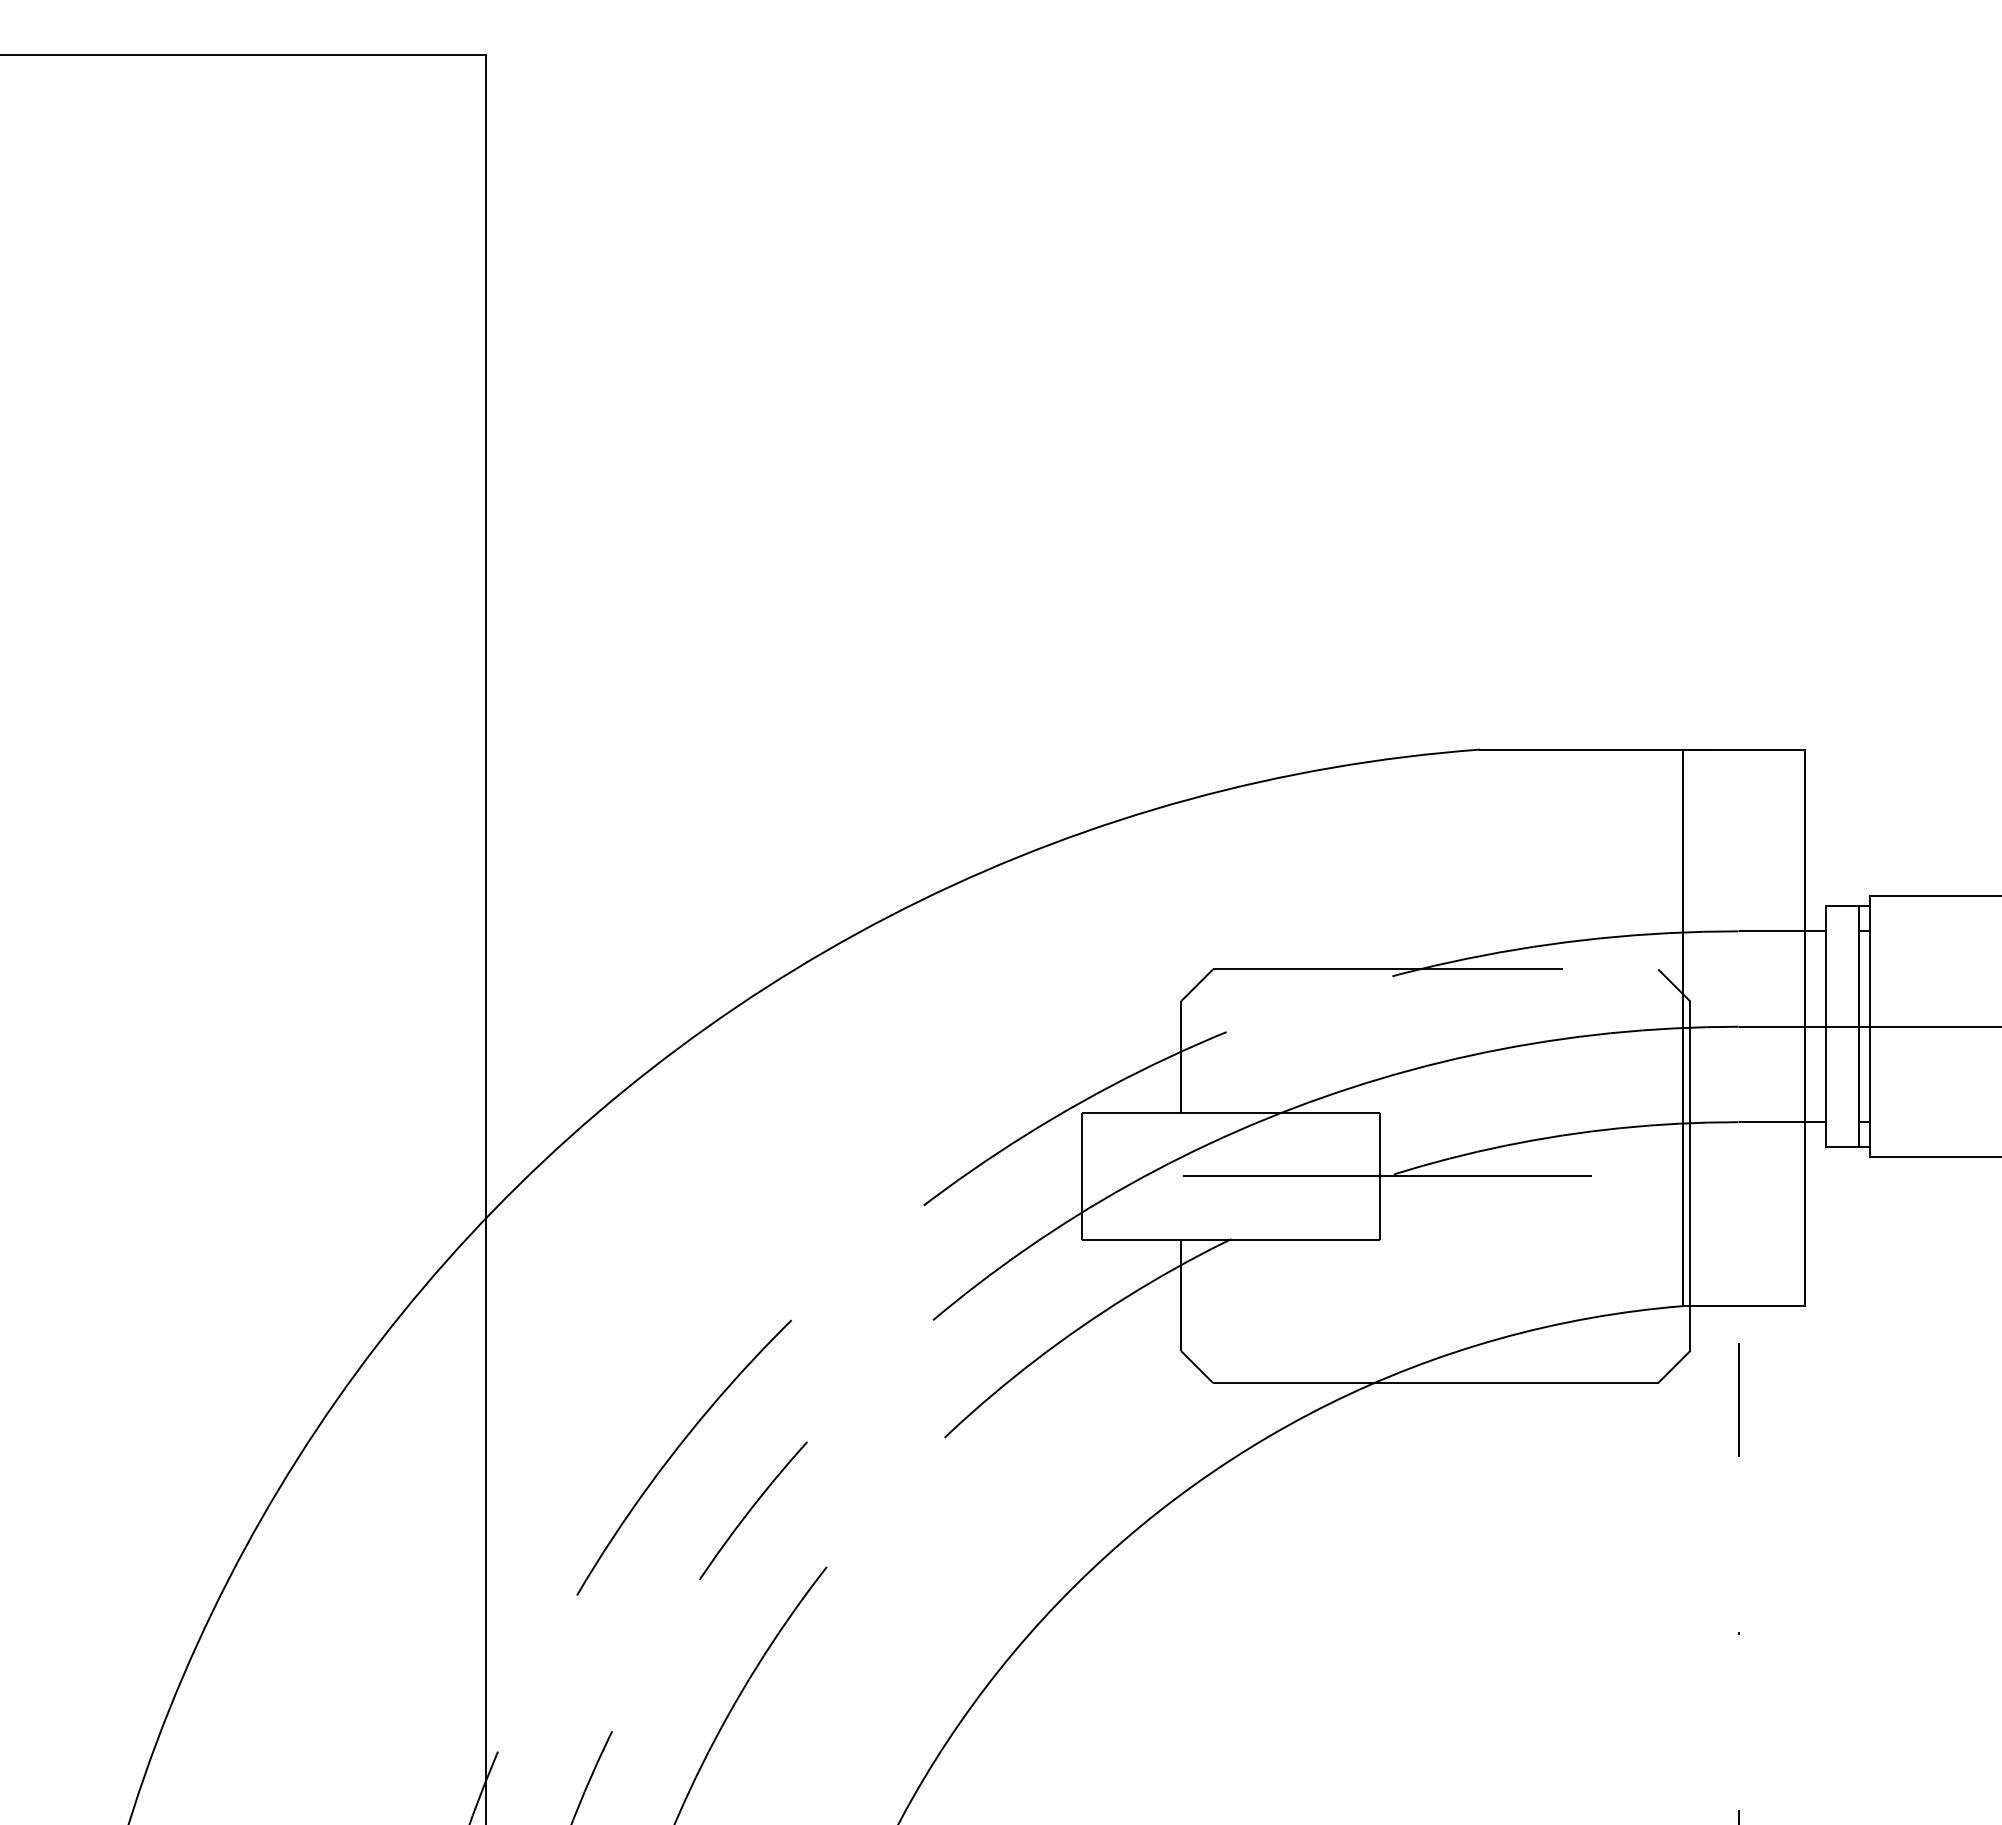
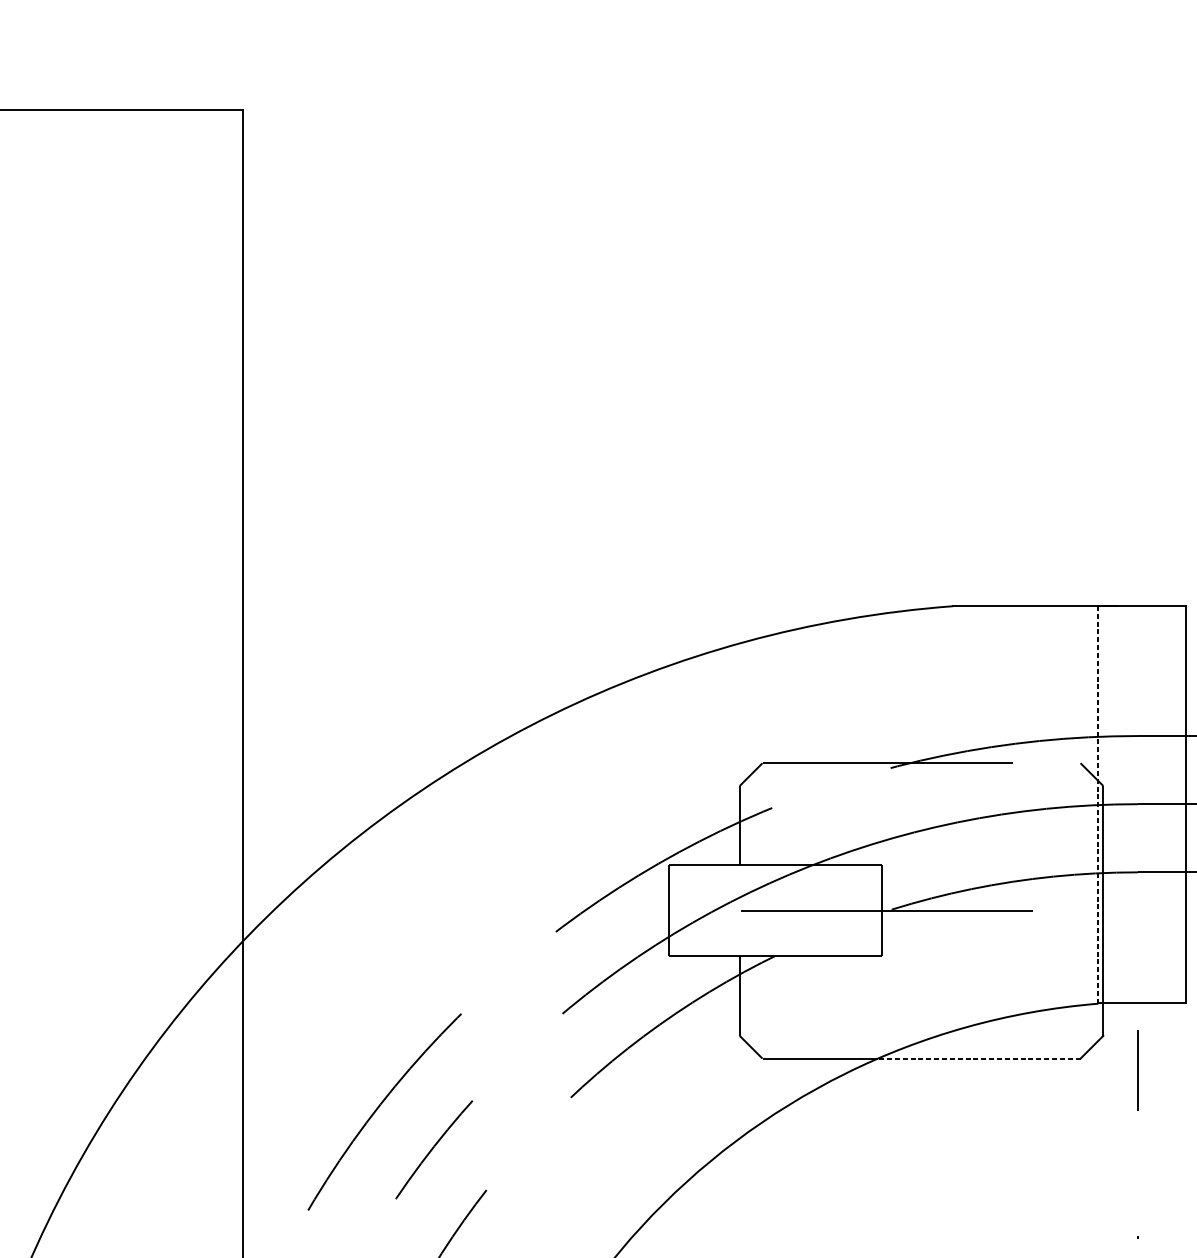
line: (1683, 1027) -> (1098, 804), solid -> dashed
line: (1516, 1382) -> (979, 1058), solid -> dashed

